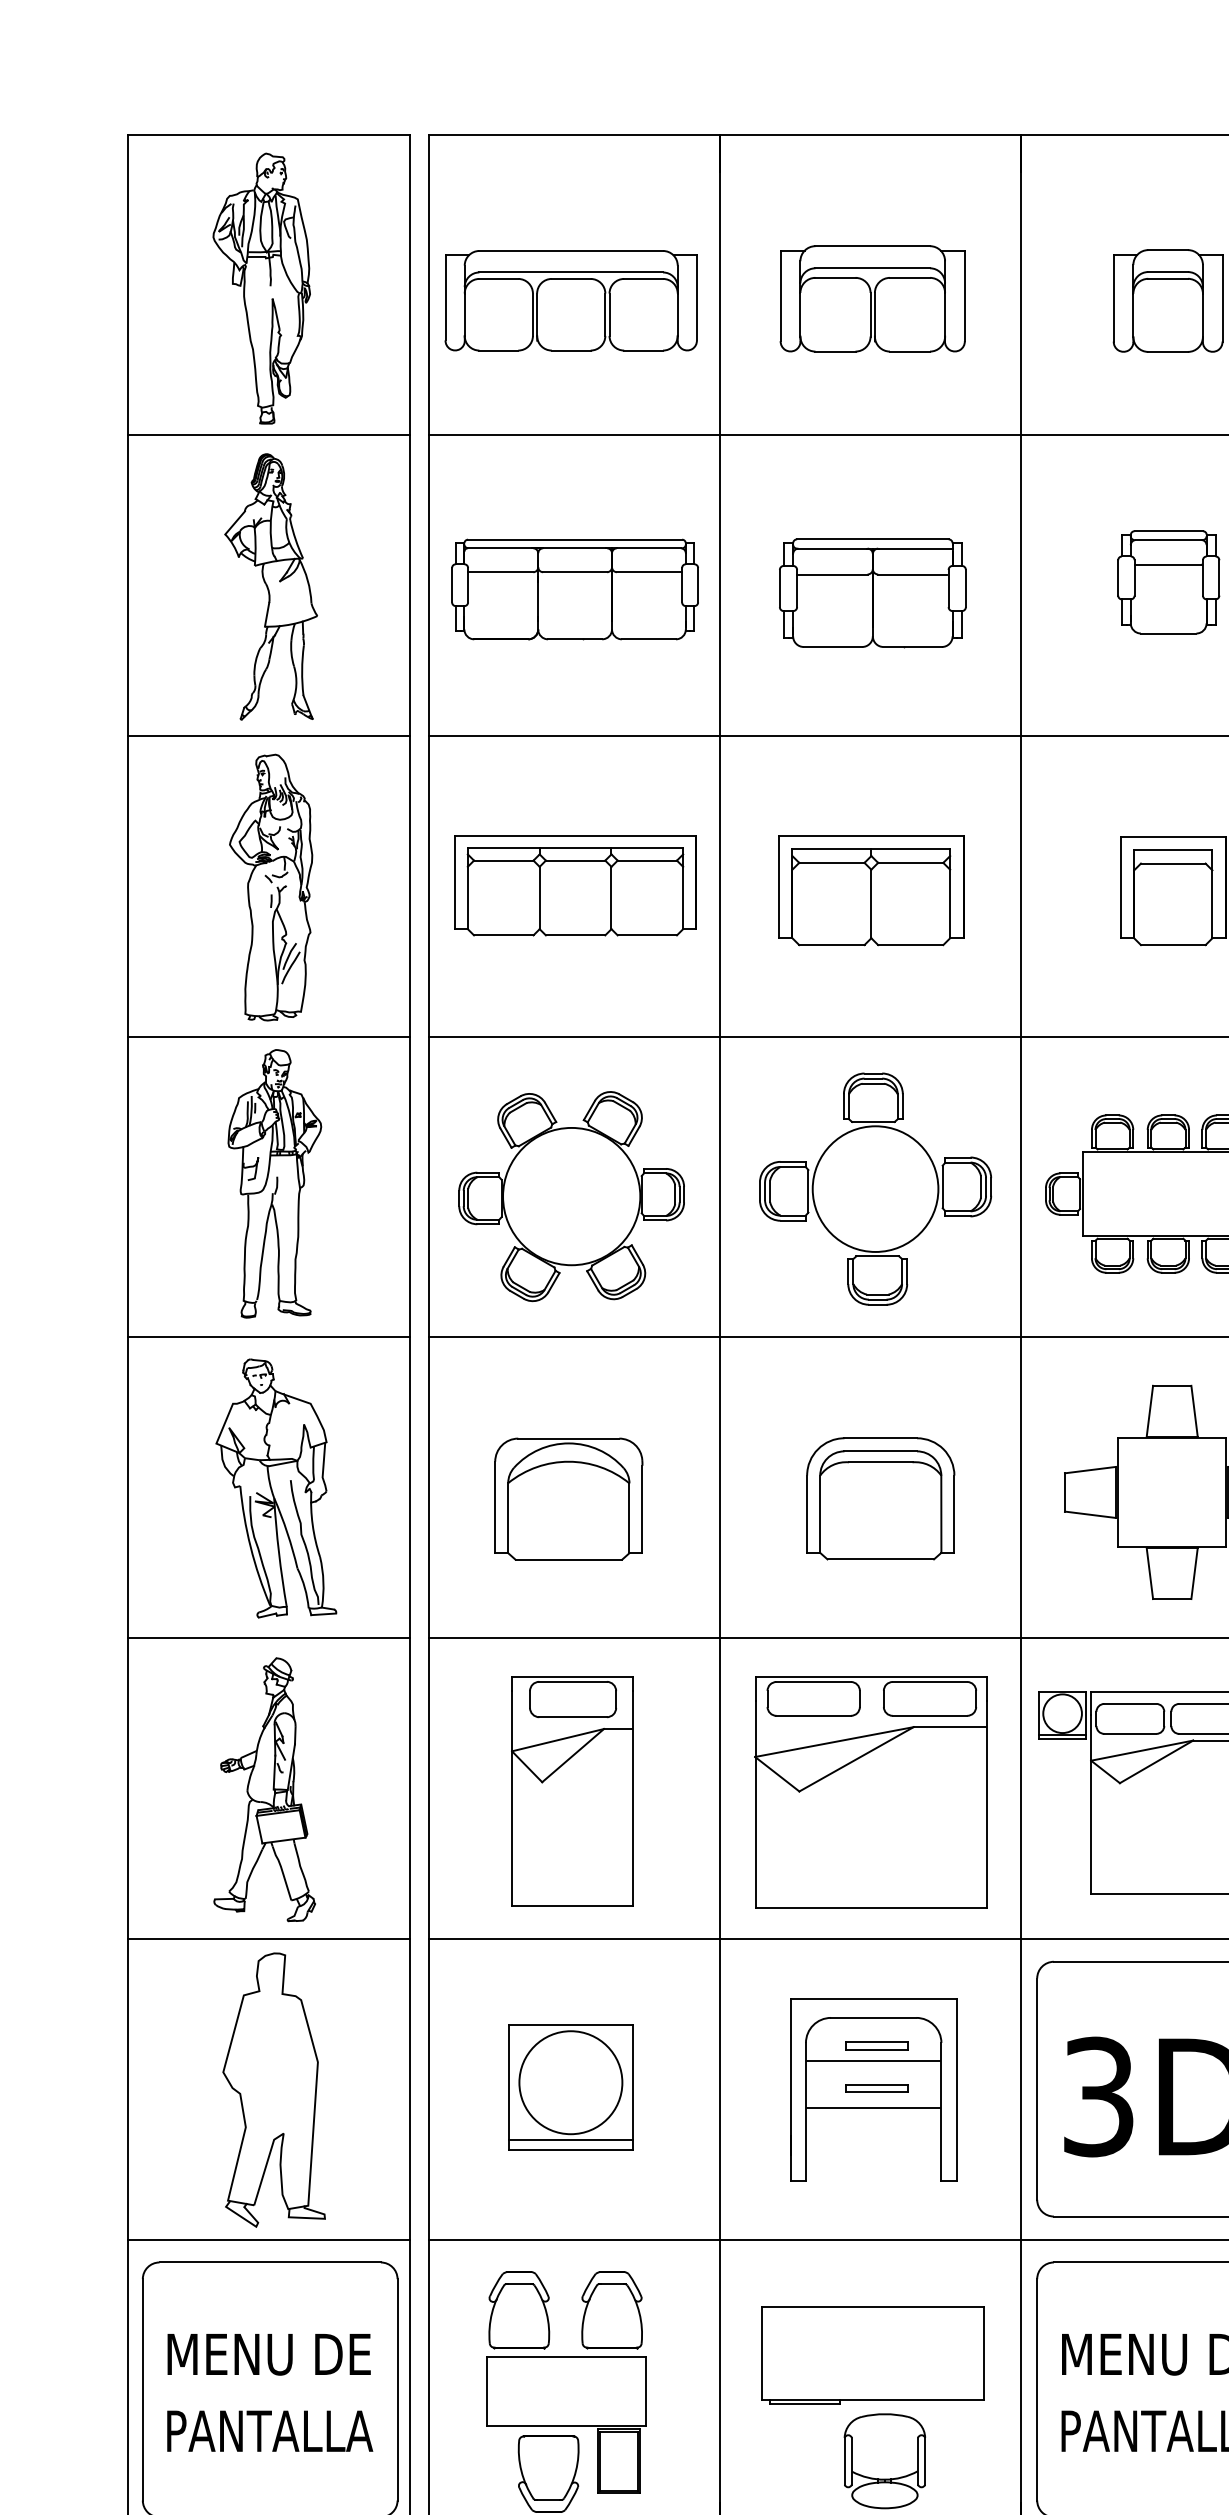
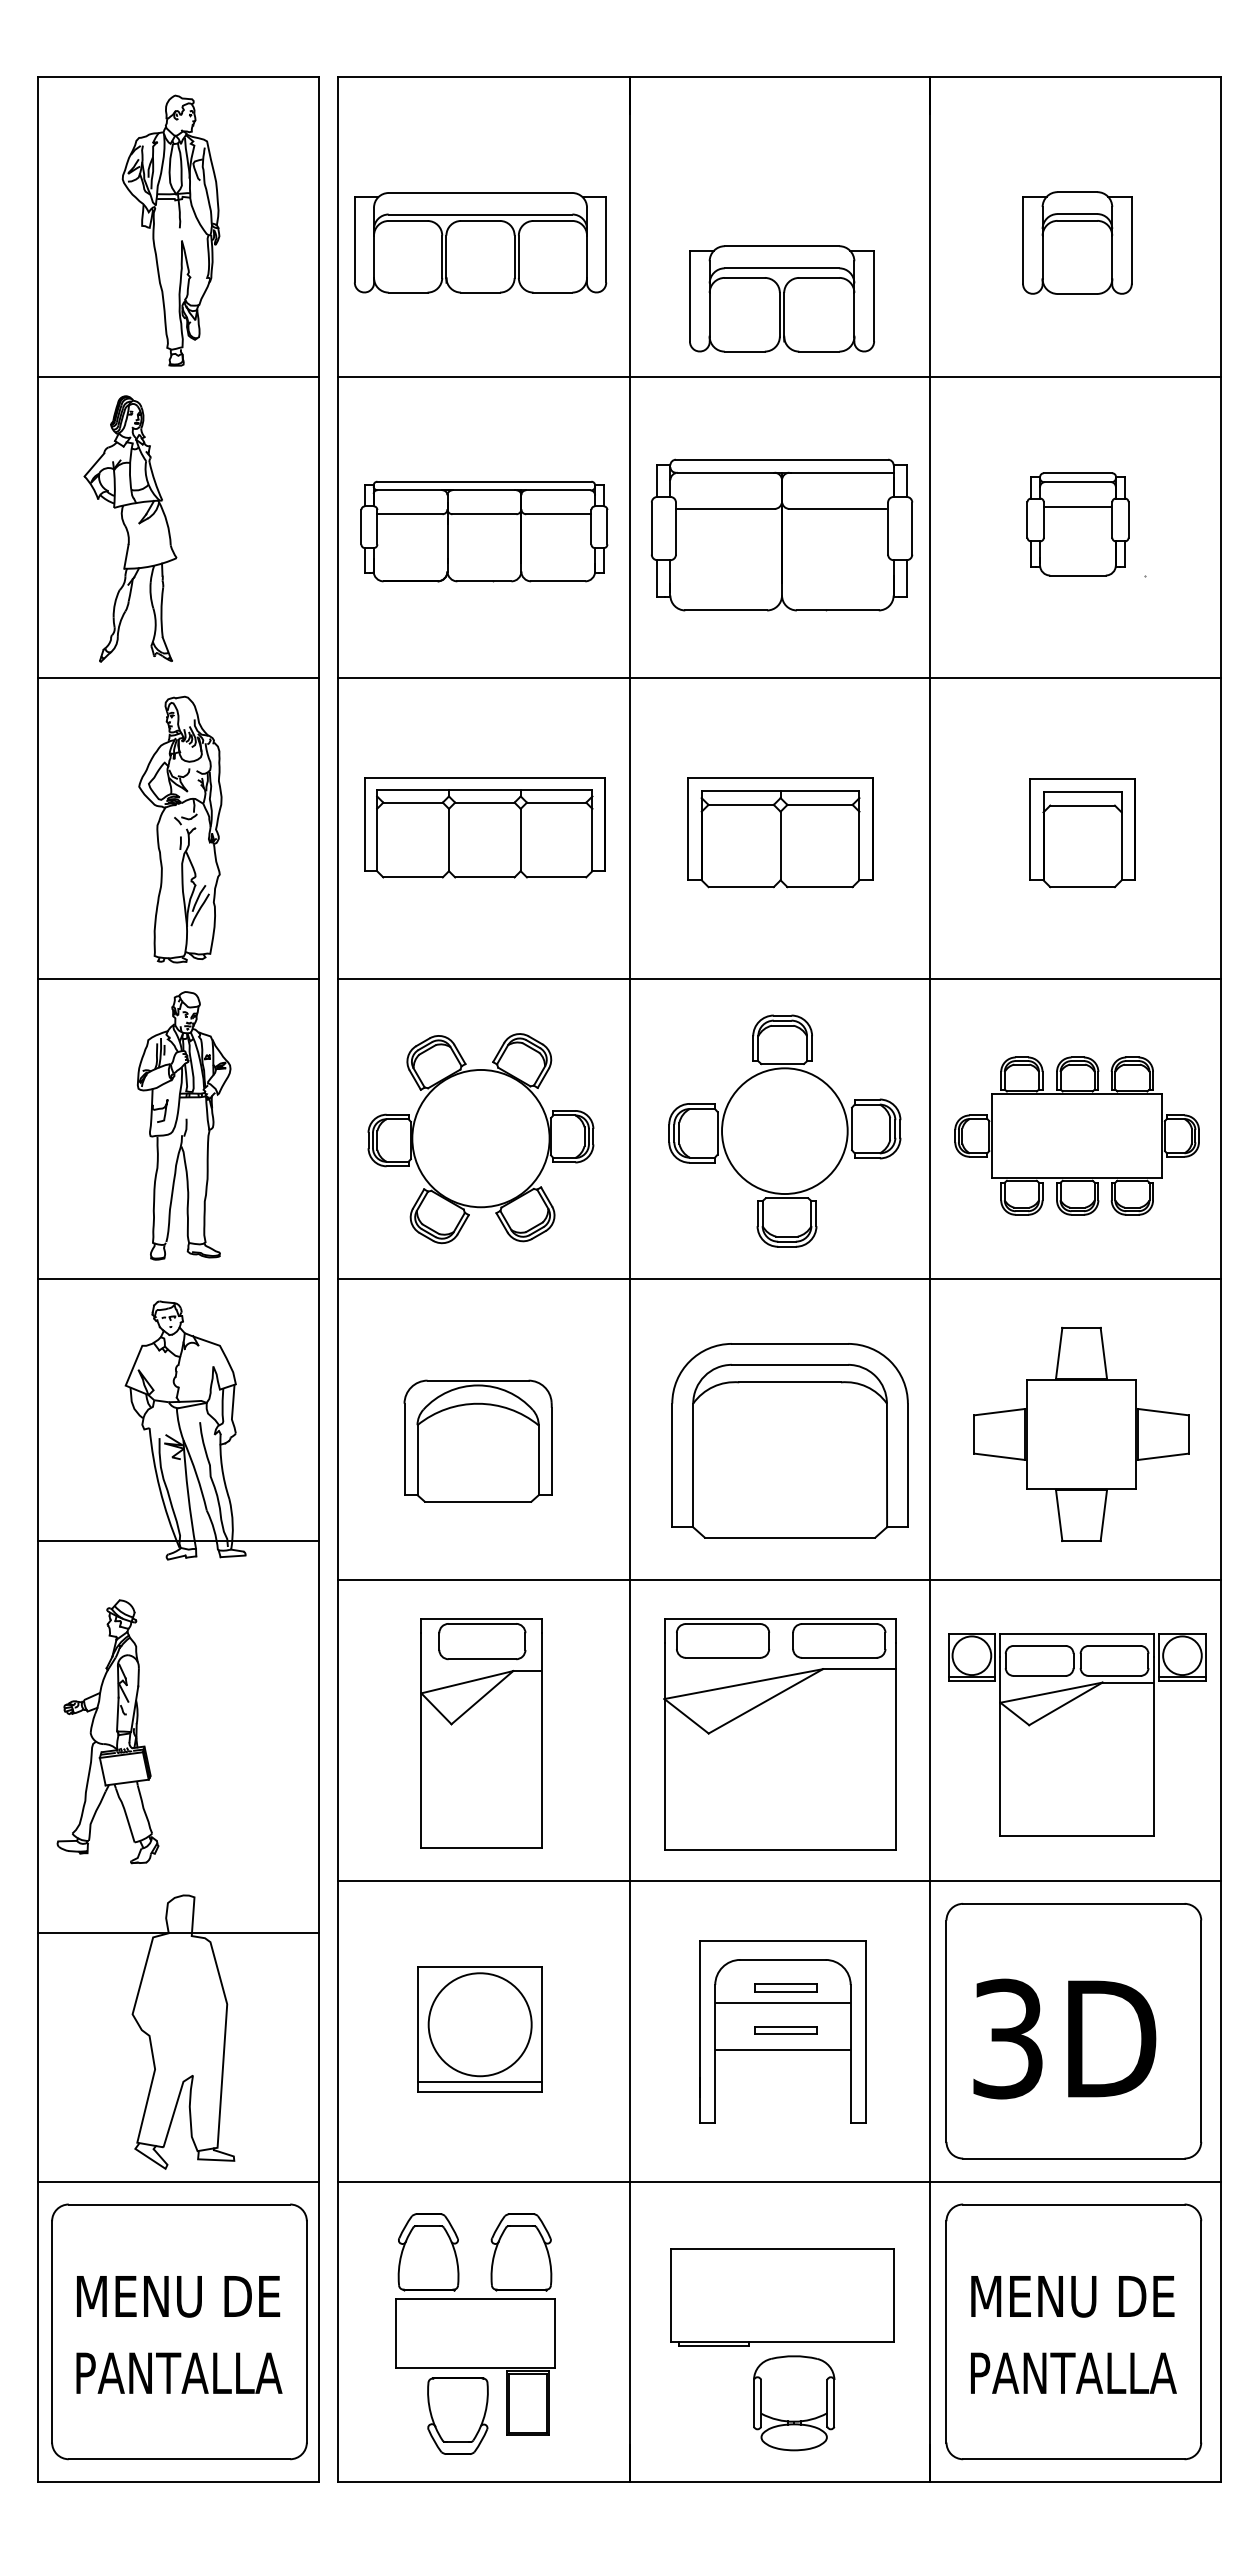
part: (872, 298) -> (781, 298), moved
part: (271, 586) -> (130, 528), moved
part: (873, 593) -> (782, 535), size x1.4
part: (880, 1498) -> (789, 1440), size x1.6
line: (269, 1638) -> (178, 1541), moved
part: (264, 1789) -> (107, 1731), moved
line: (269, 1938) -> (178, 1932), moved

